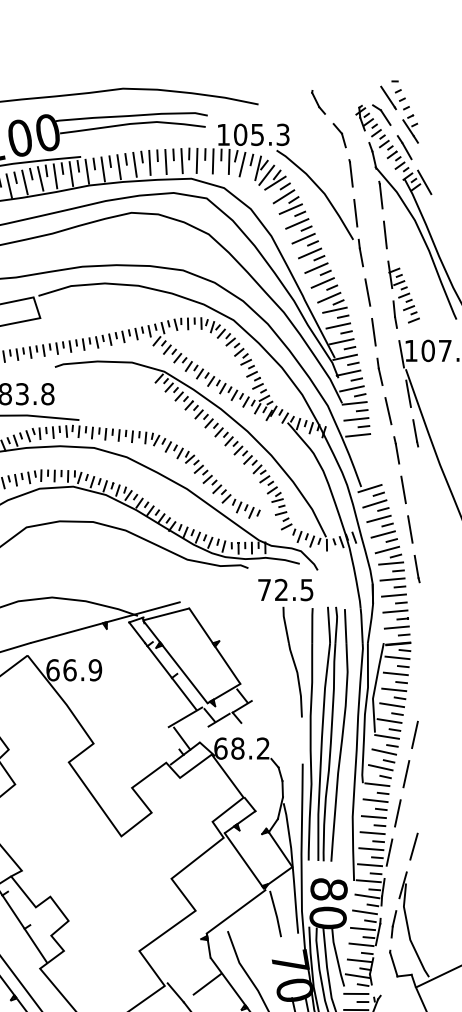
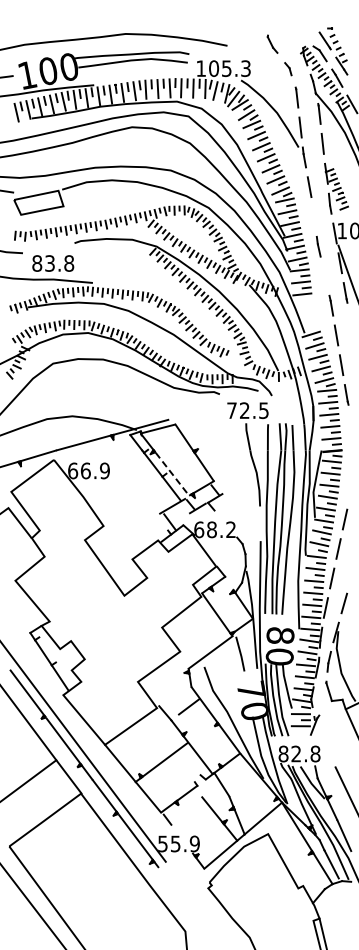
part: (338, 134) -> (287, 68), size x0.7
line: (372, 331) -> (313, 216), removed
line: (388, 410) -> (325, 275), removed
line: (185, 674) -> (172, 474), solid -> dashed

